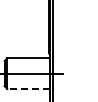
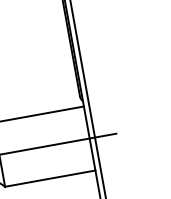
line: (28, 88) -> (49, 177), dashed -> solid

